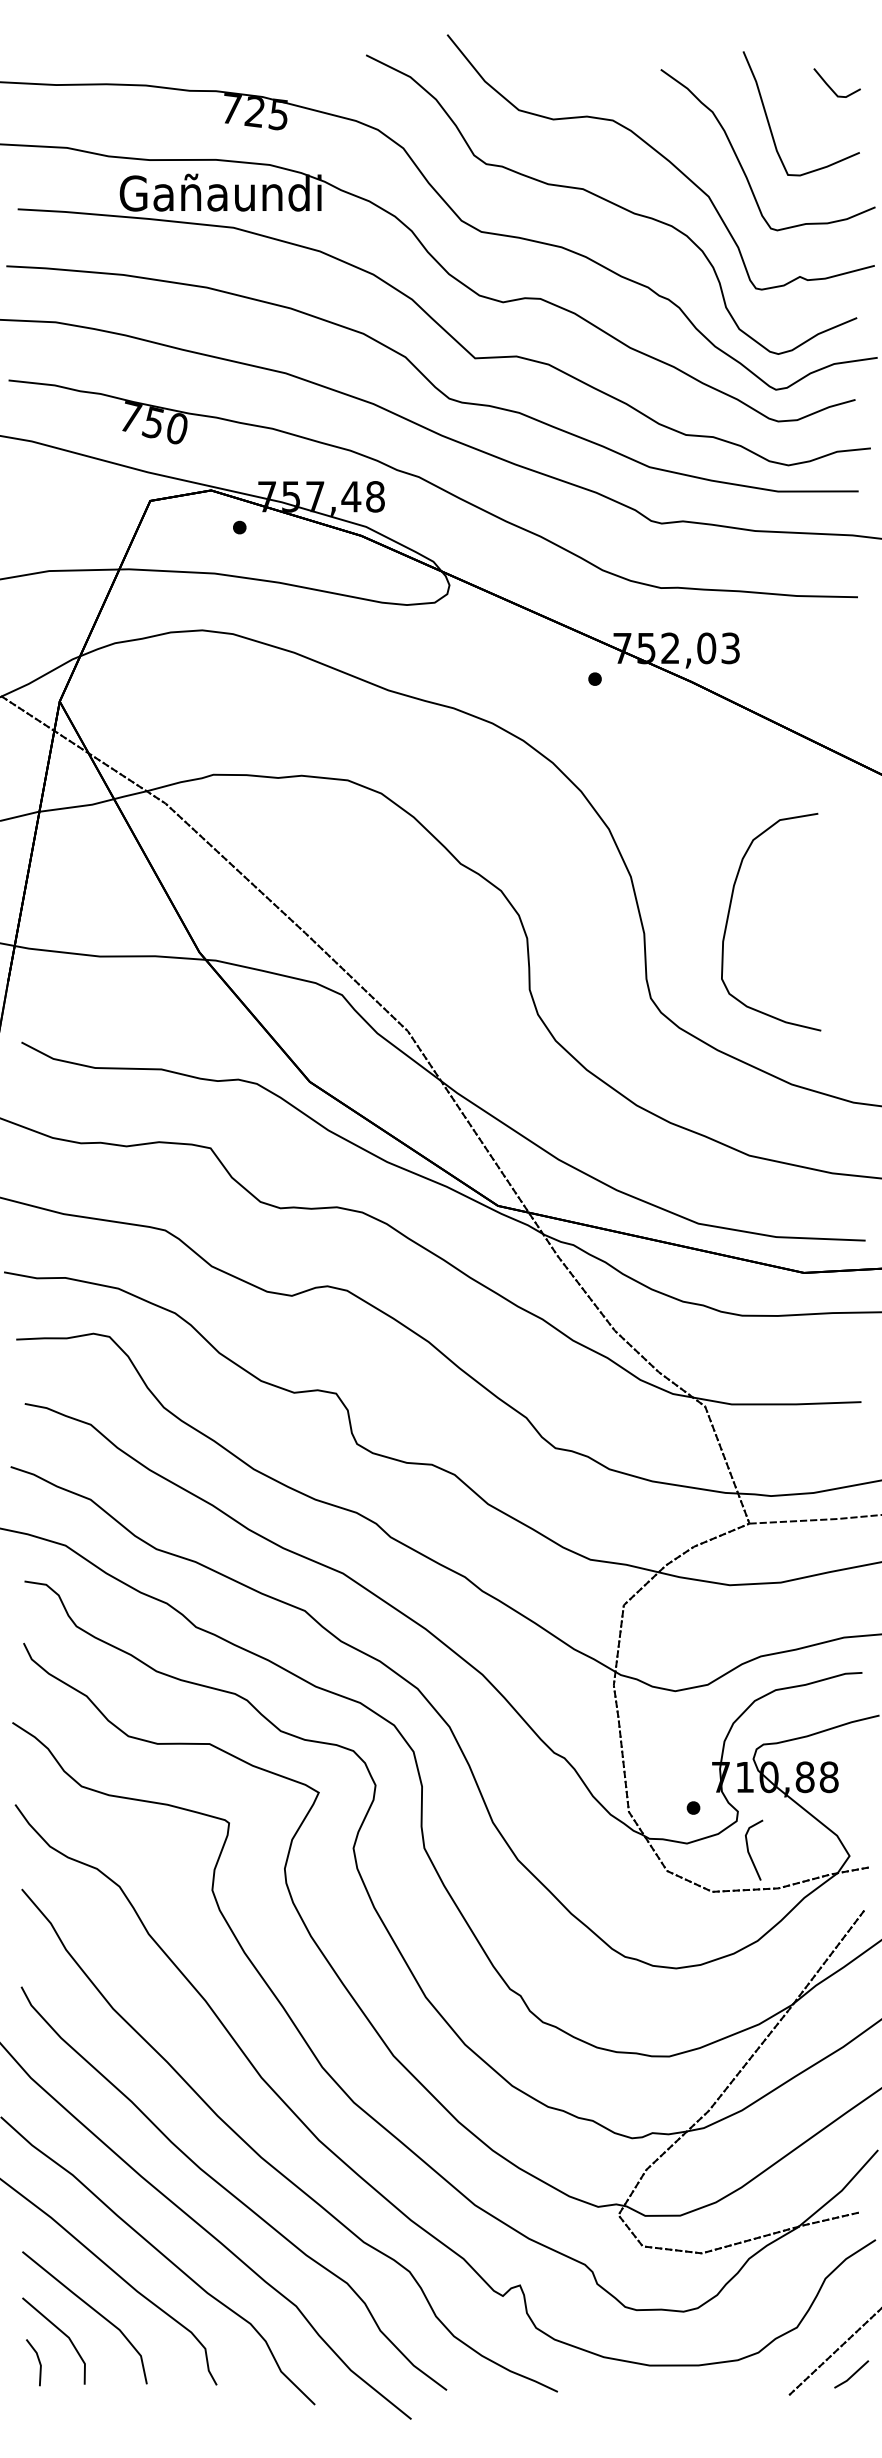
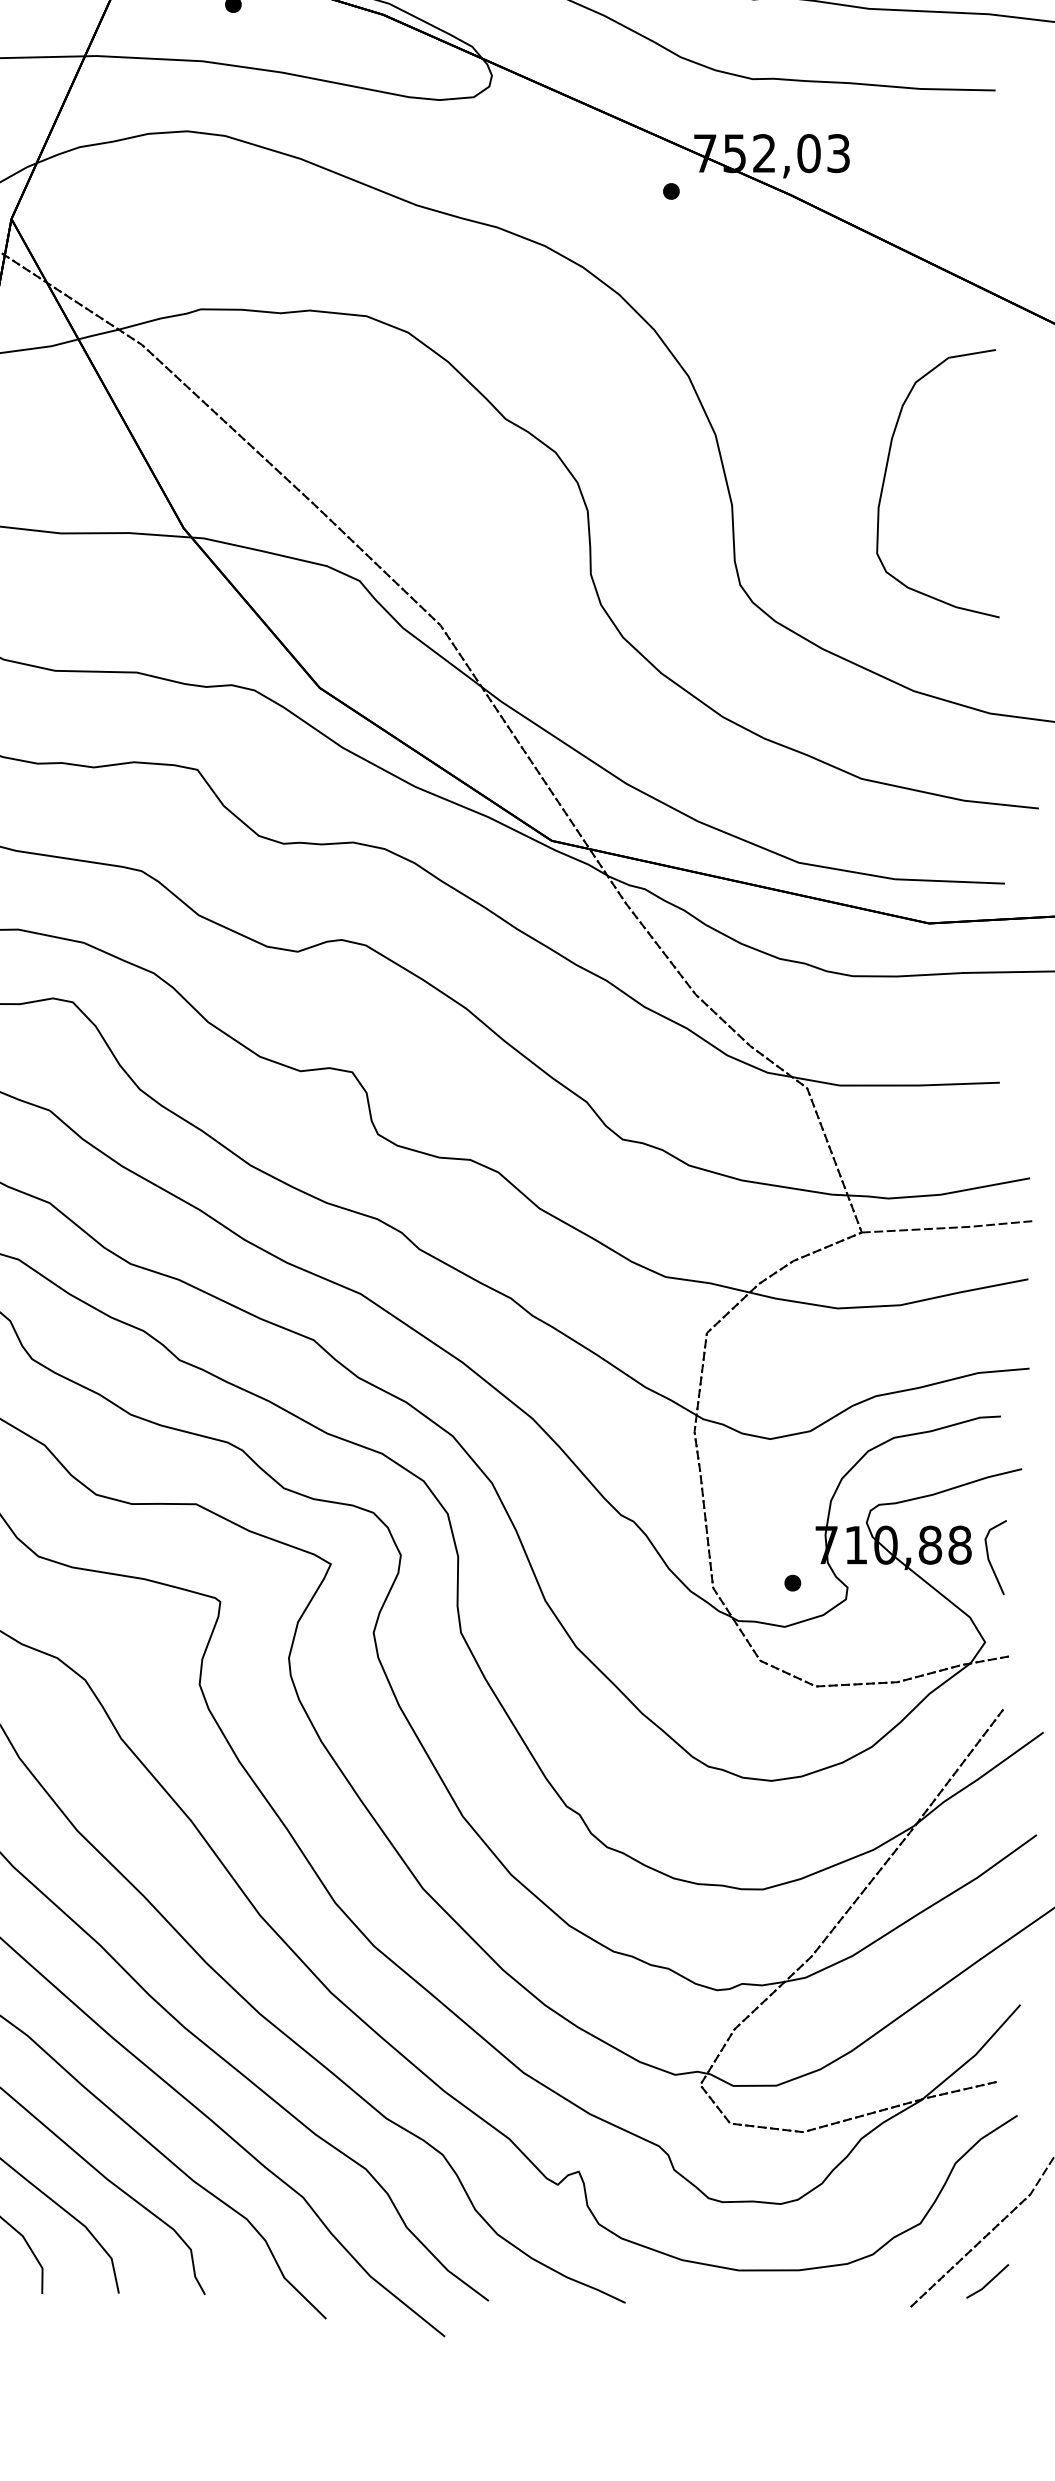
curve: (729, 915) -> (886, 475), moved
line: (749, 1851) -> (990, 1559), moved

